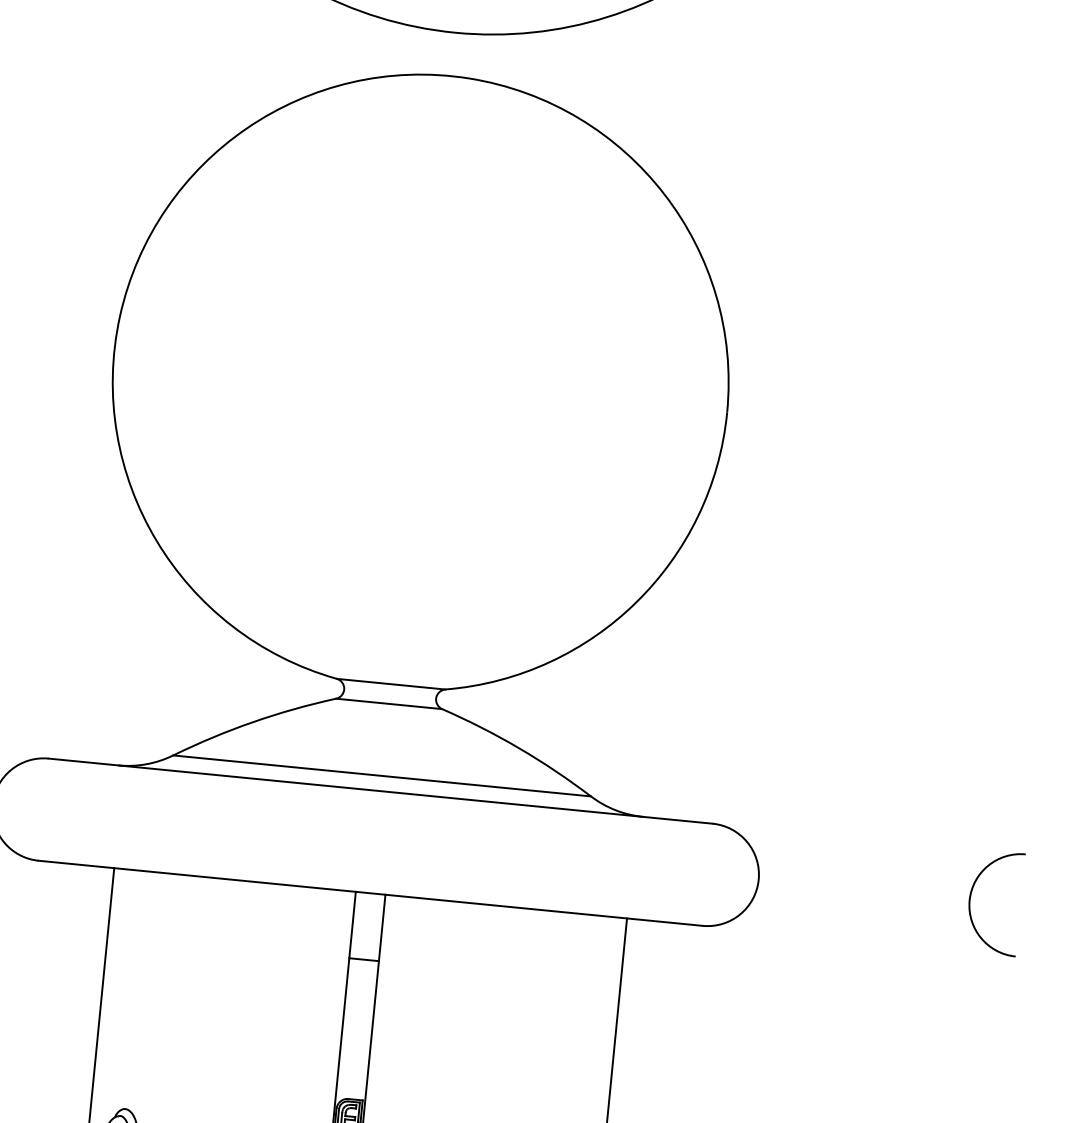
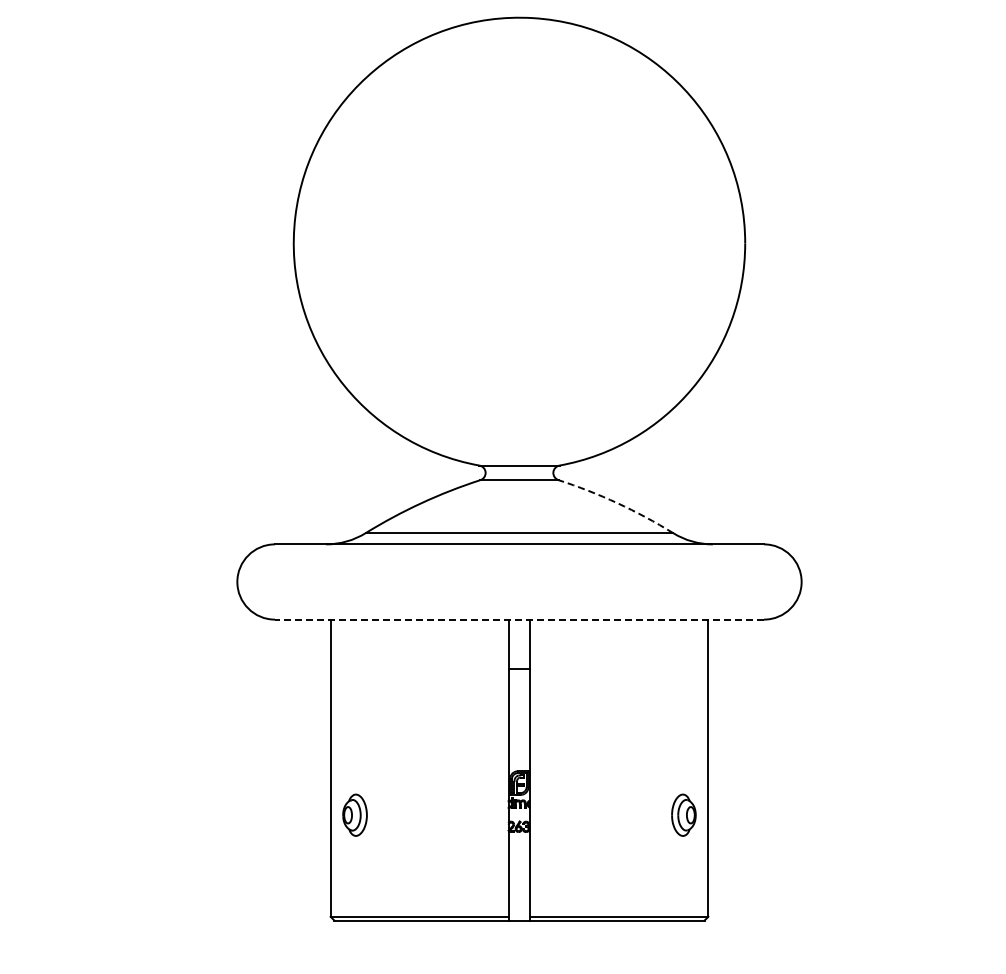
arc: (519, 748) -> (617, 503), solid -> dashed
line: (370, 893) -> (519, 619), solid -> dashed
arc: (972, 895) -> (958, 578), removed

